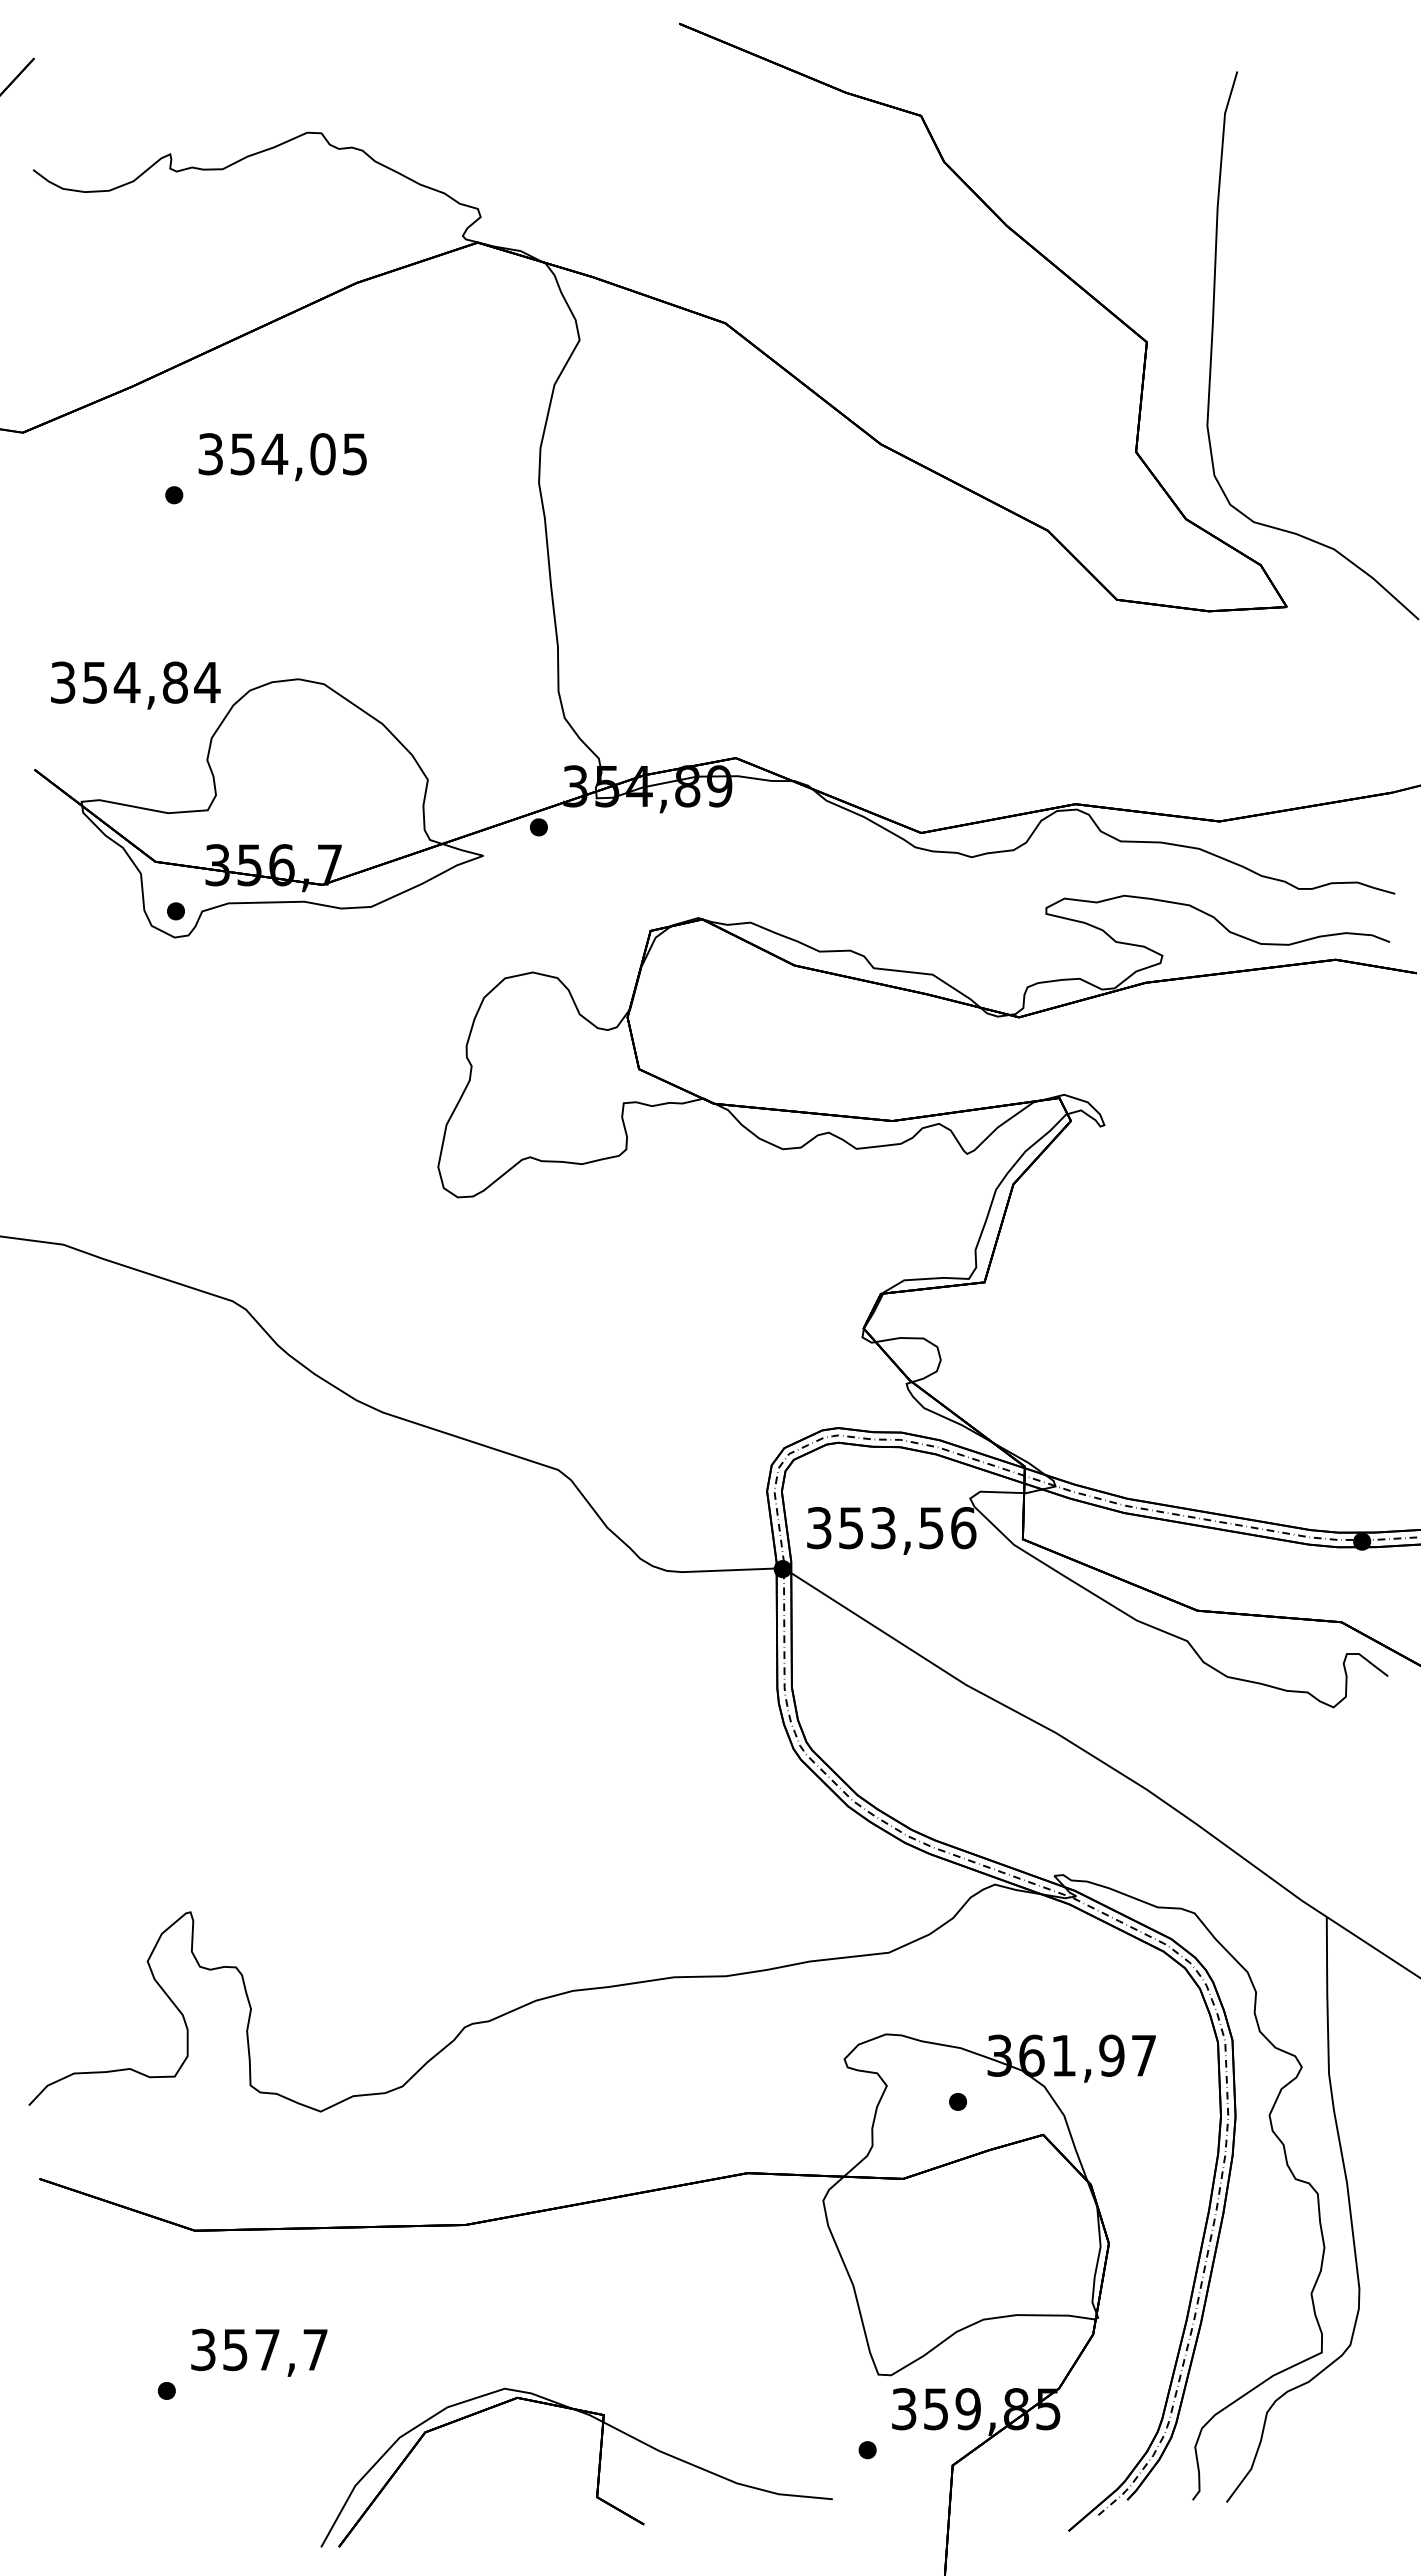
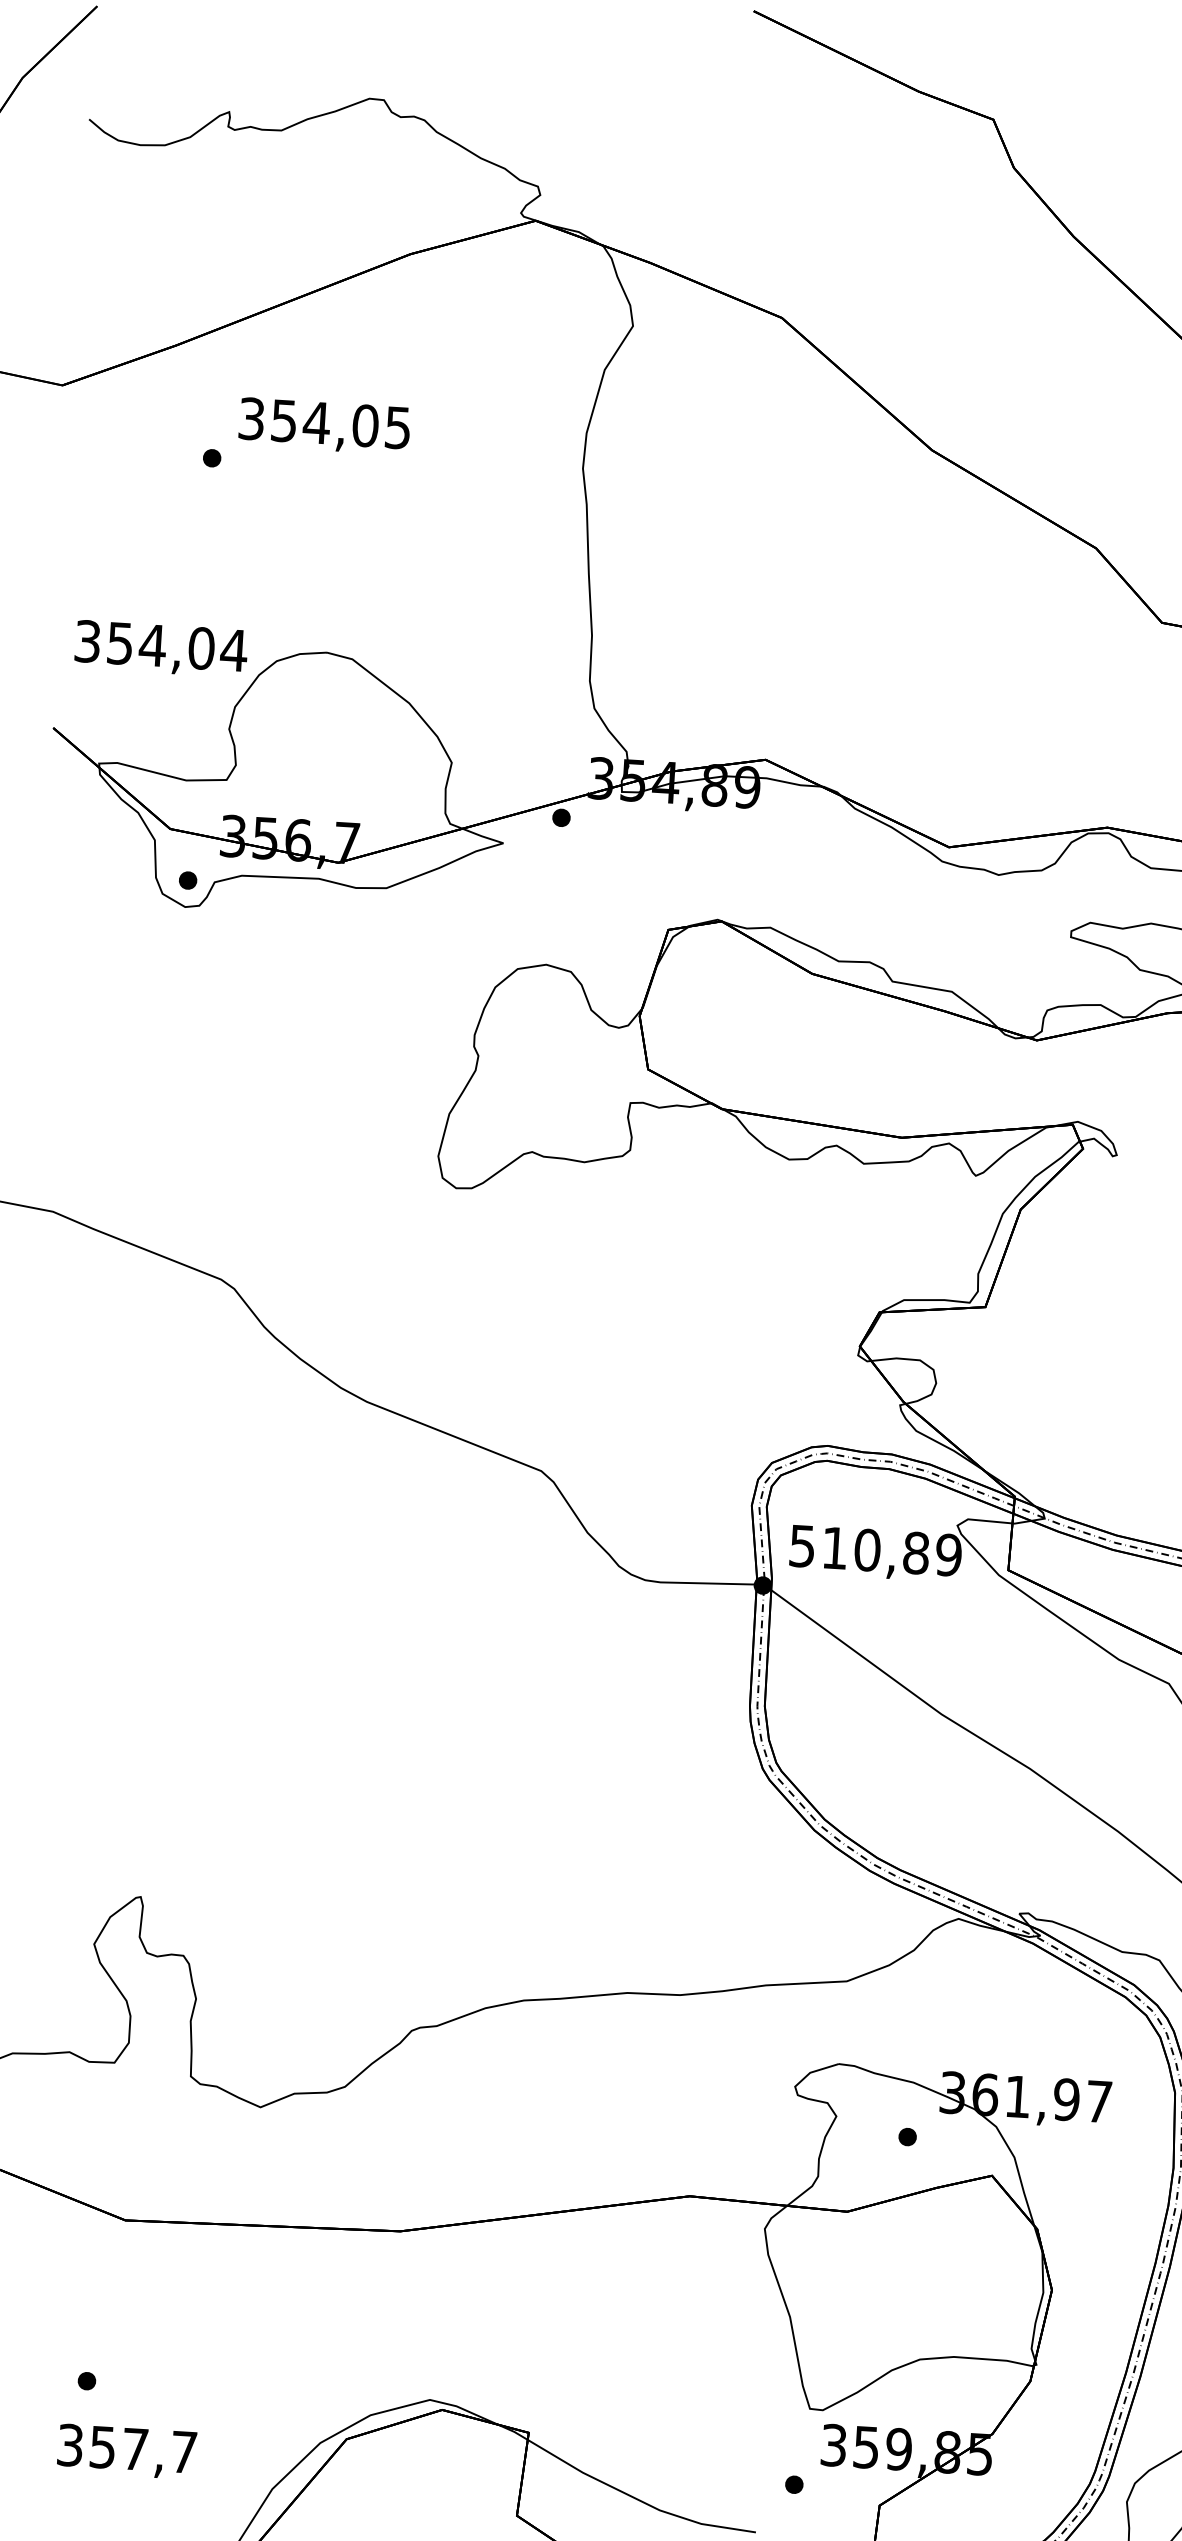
text: (175, 682) -> (201, 648), 354,84 -> 354,04
text: (891, 1528) -> (875, 1551), 353,56 -> 510,89
text: (259, 2352) -> (127, 2451), moved

